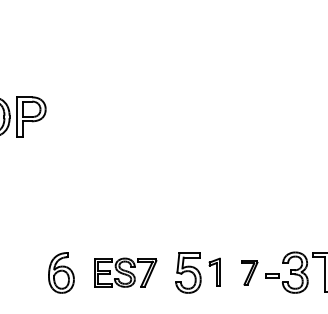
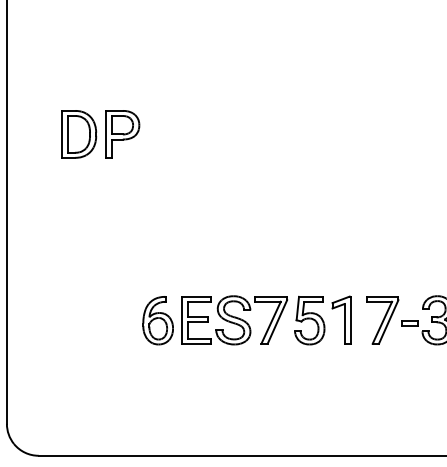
part: (214, 271) -> (341, 319), size x1.43
part: (125, 272) -> (234, 320), size x1.43
part: (249, 272) -> (382, 320), size x1.67

